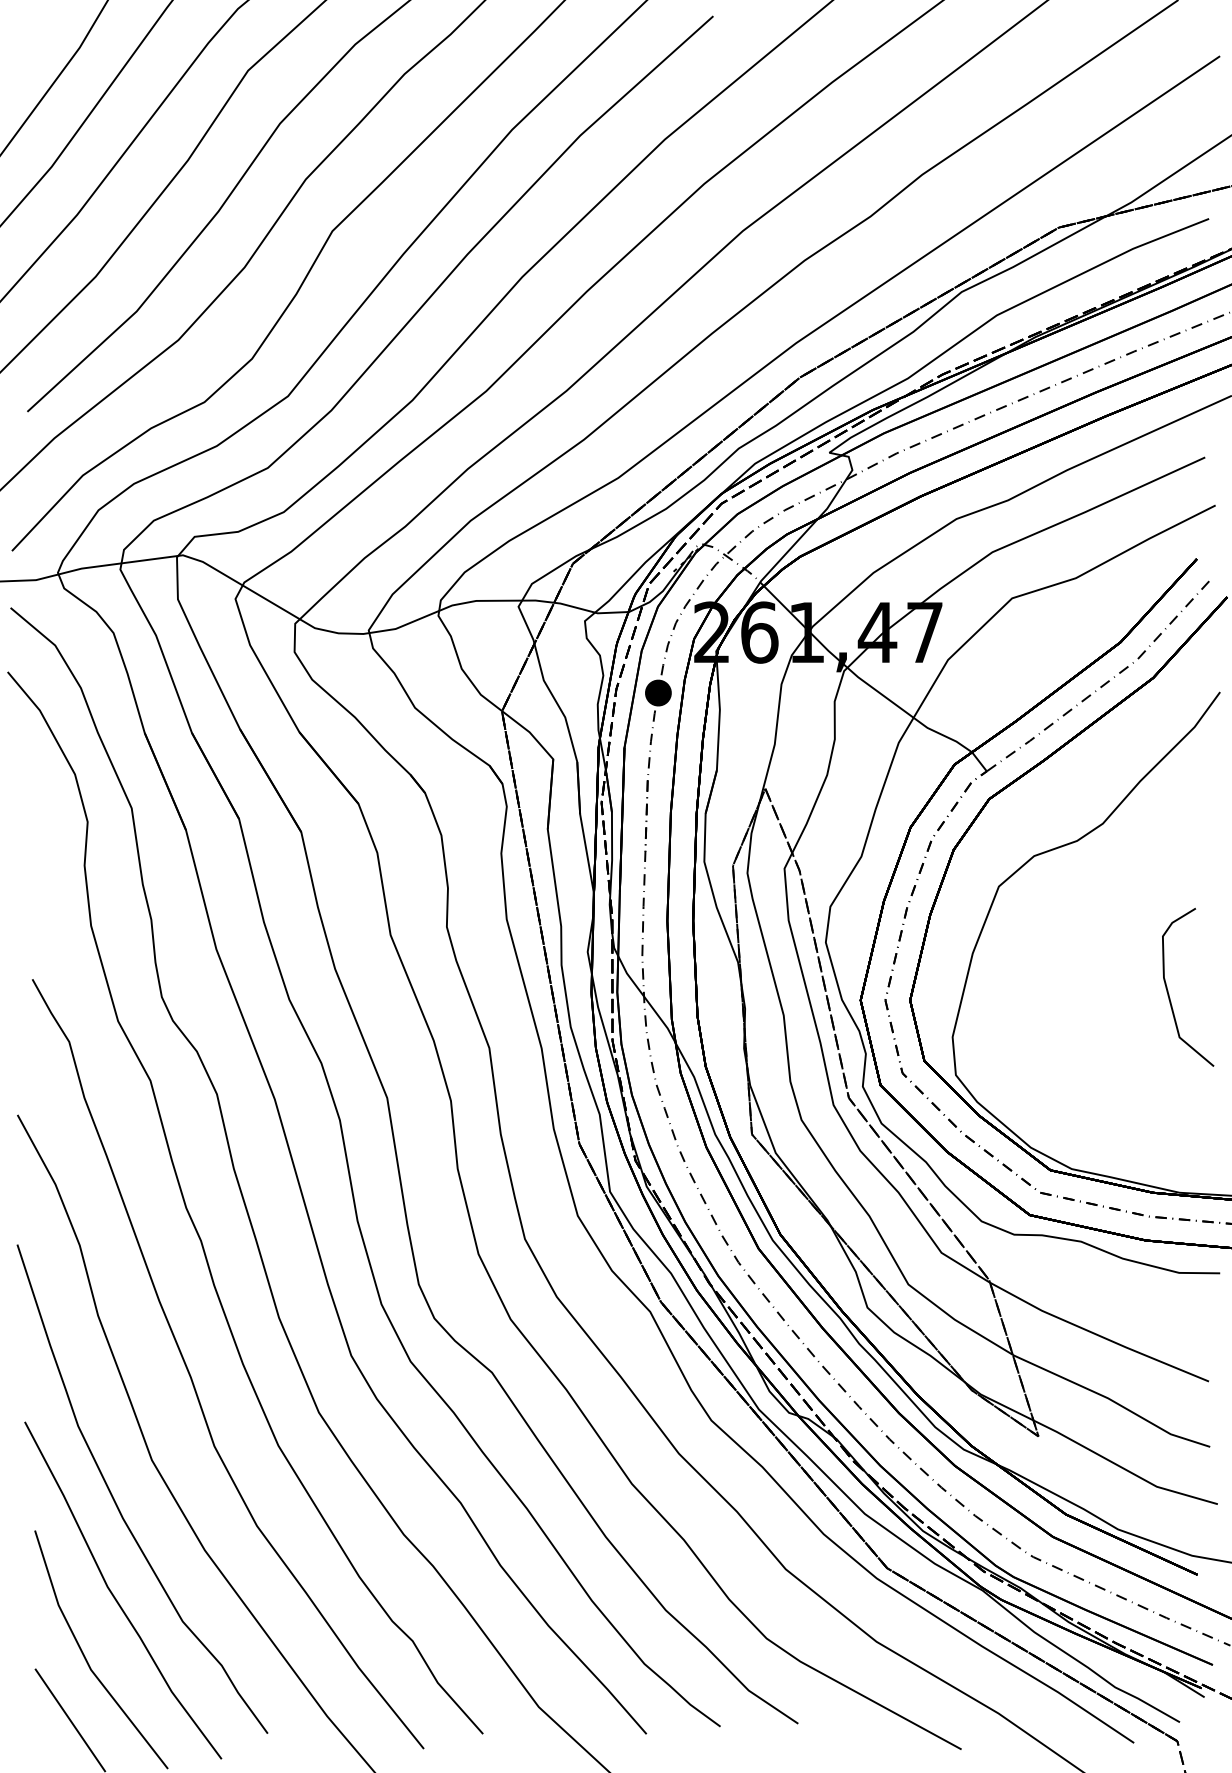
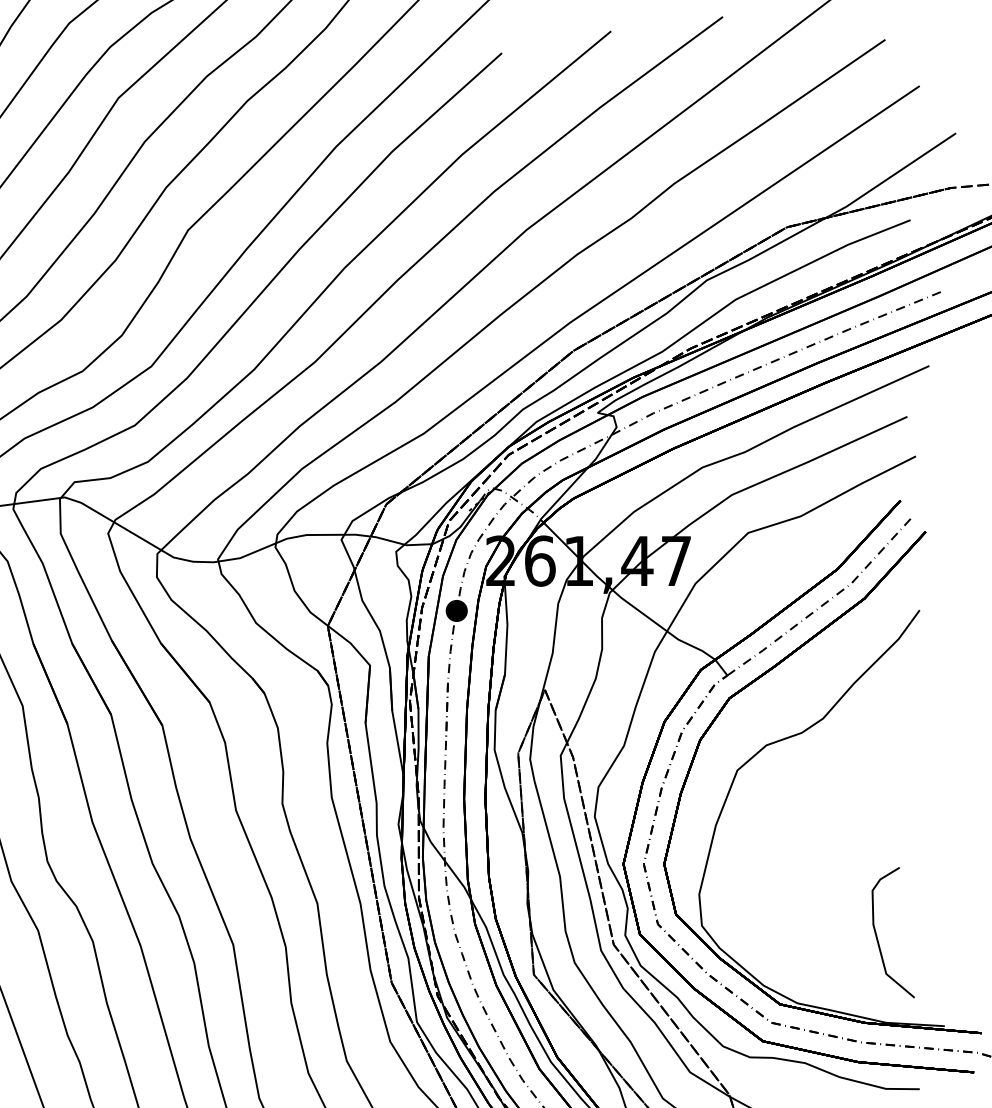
curve: (1168, 990) -> (877, 935), moved

